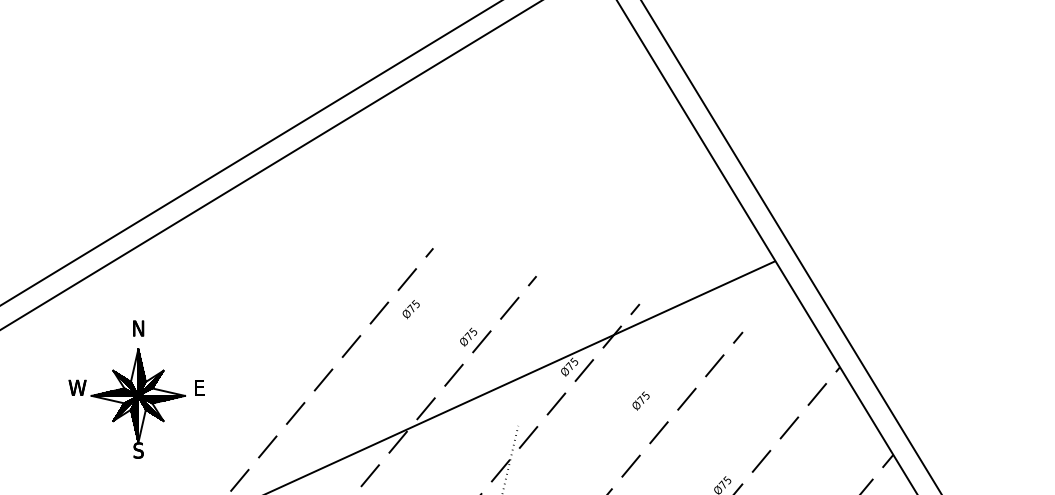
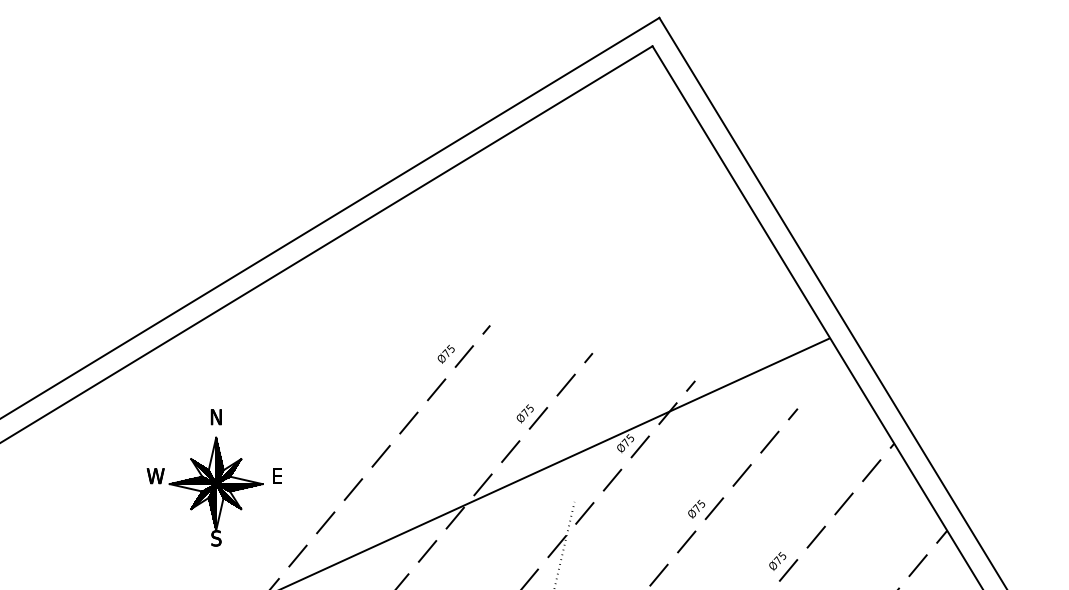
text: (410, 308) -> (445, 353), moved
part: (135, 389) -> (213, 477), moved
text: (640, 400) -> (696, 508), moved

